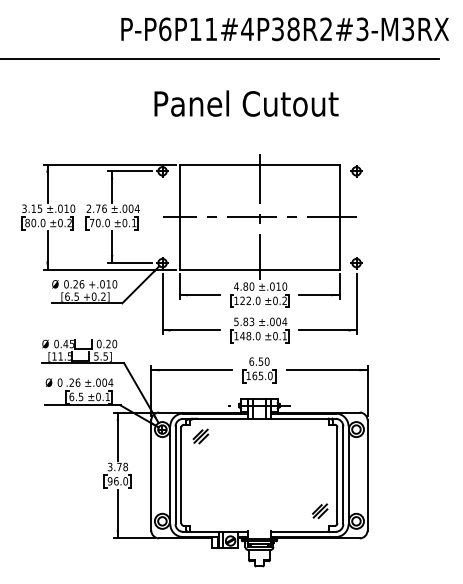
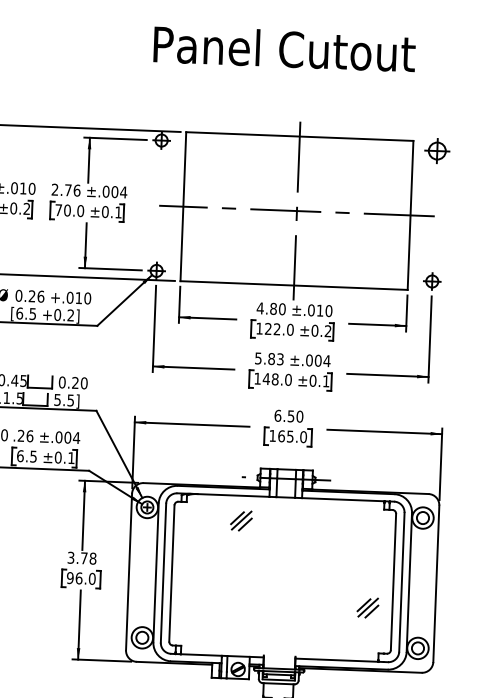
part: (356, 171) -> (437, 151), size x1.4
part: (200, 436) -> (240, 520), moved
part: (320, 511) -> (368, 608), moved

